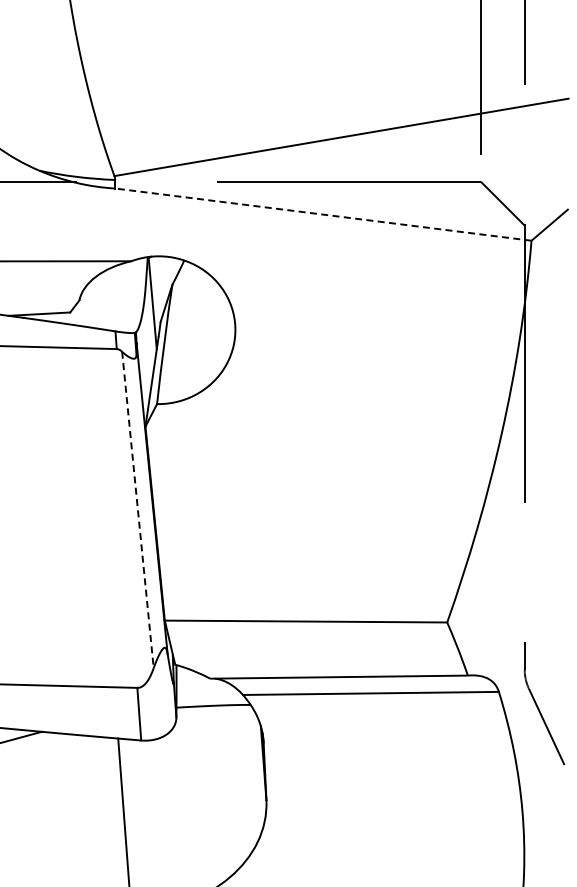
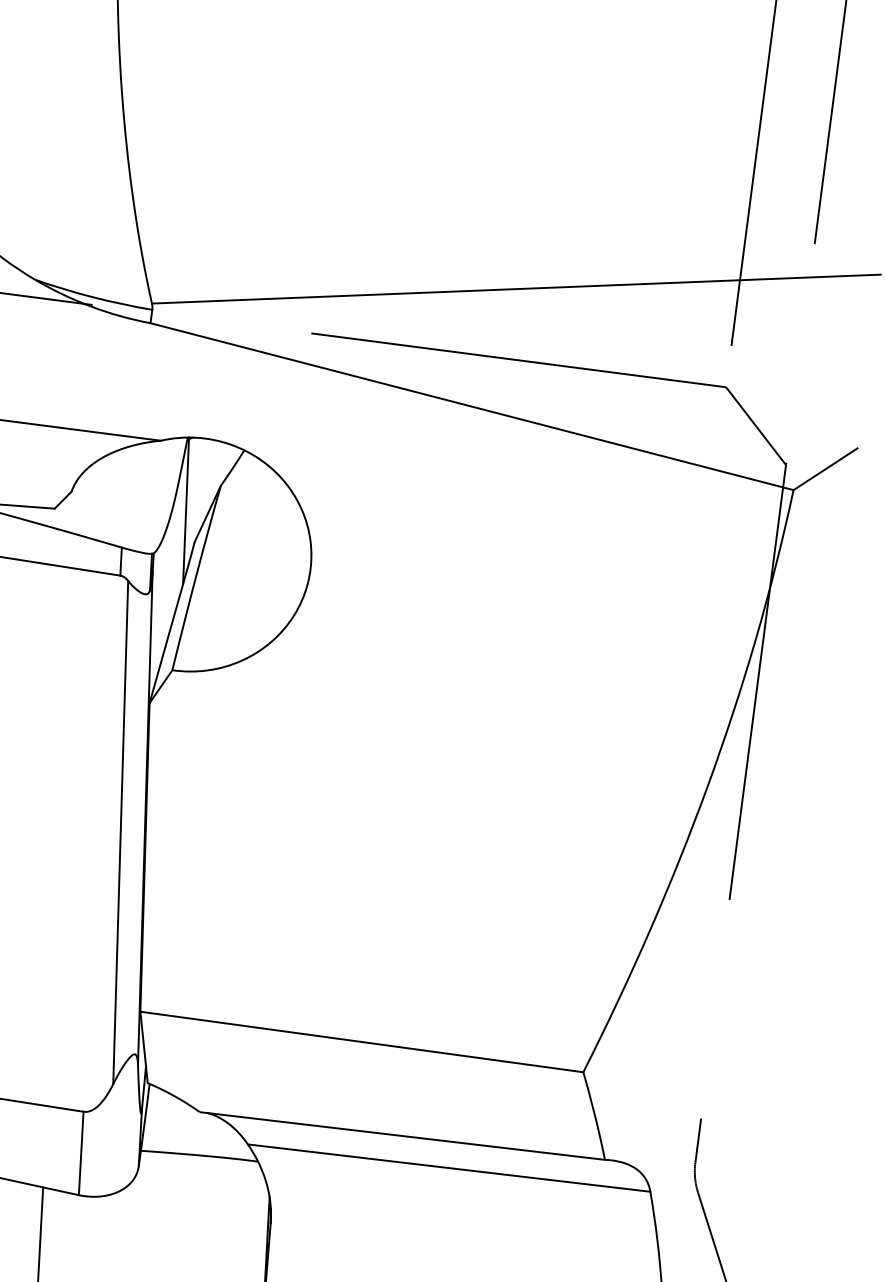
line: (323, 214) -> (472, 406), dashed -> solid
line: (137, 509) -> (120, 831), dashed -> solid

